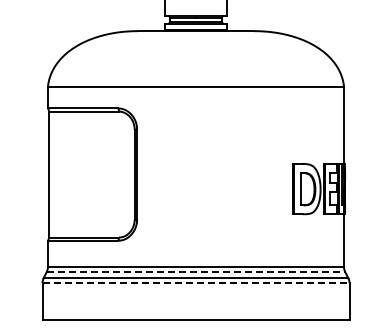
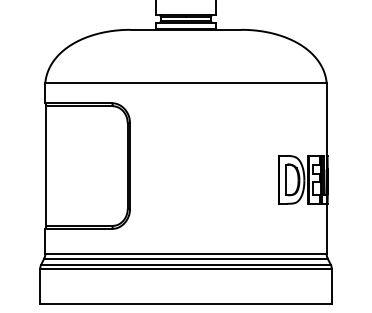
line: (196, 271) -> (186, 258), dashed -> solid
line: (196, 283) -> (186, 269), dashed -> solid

